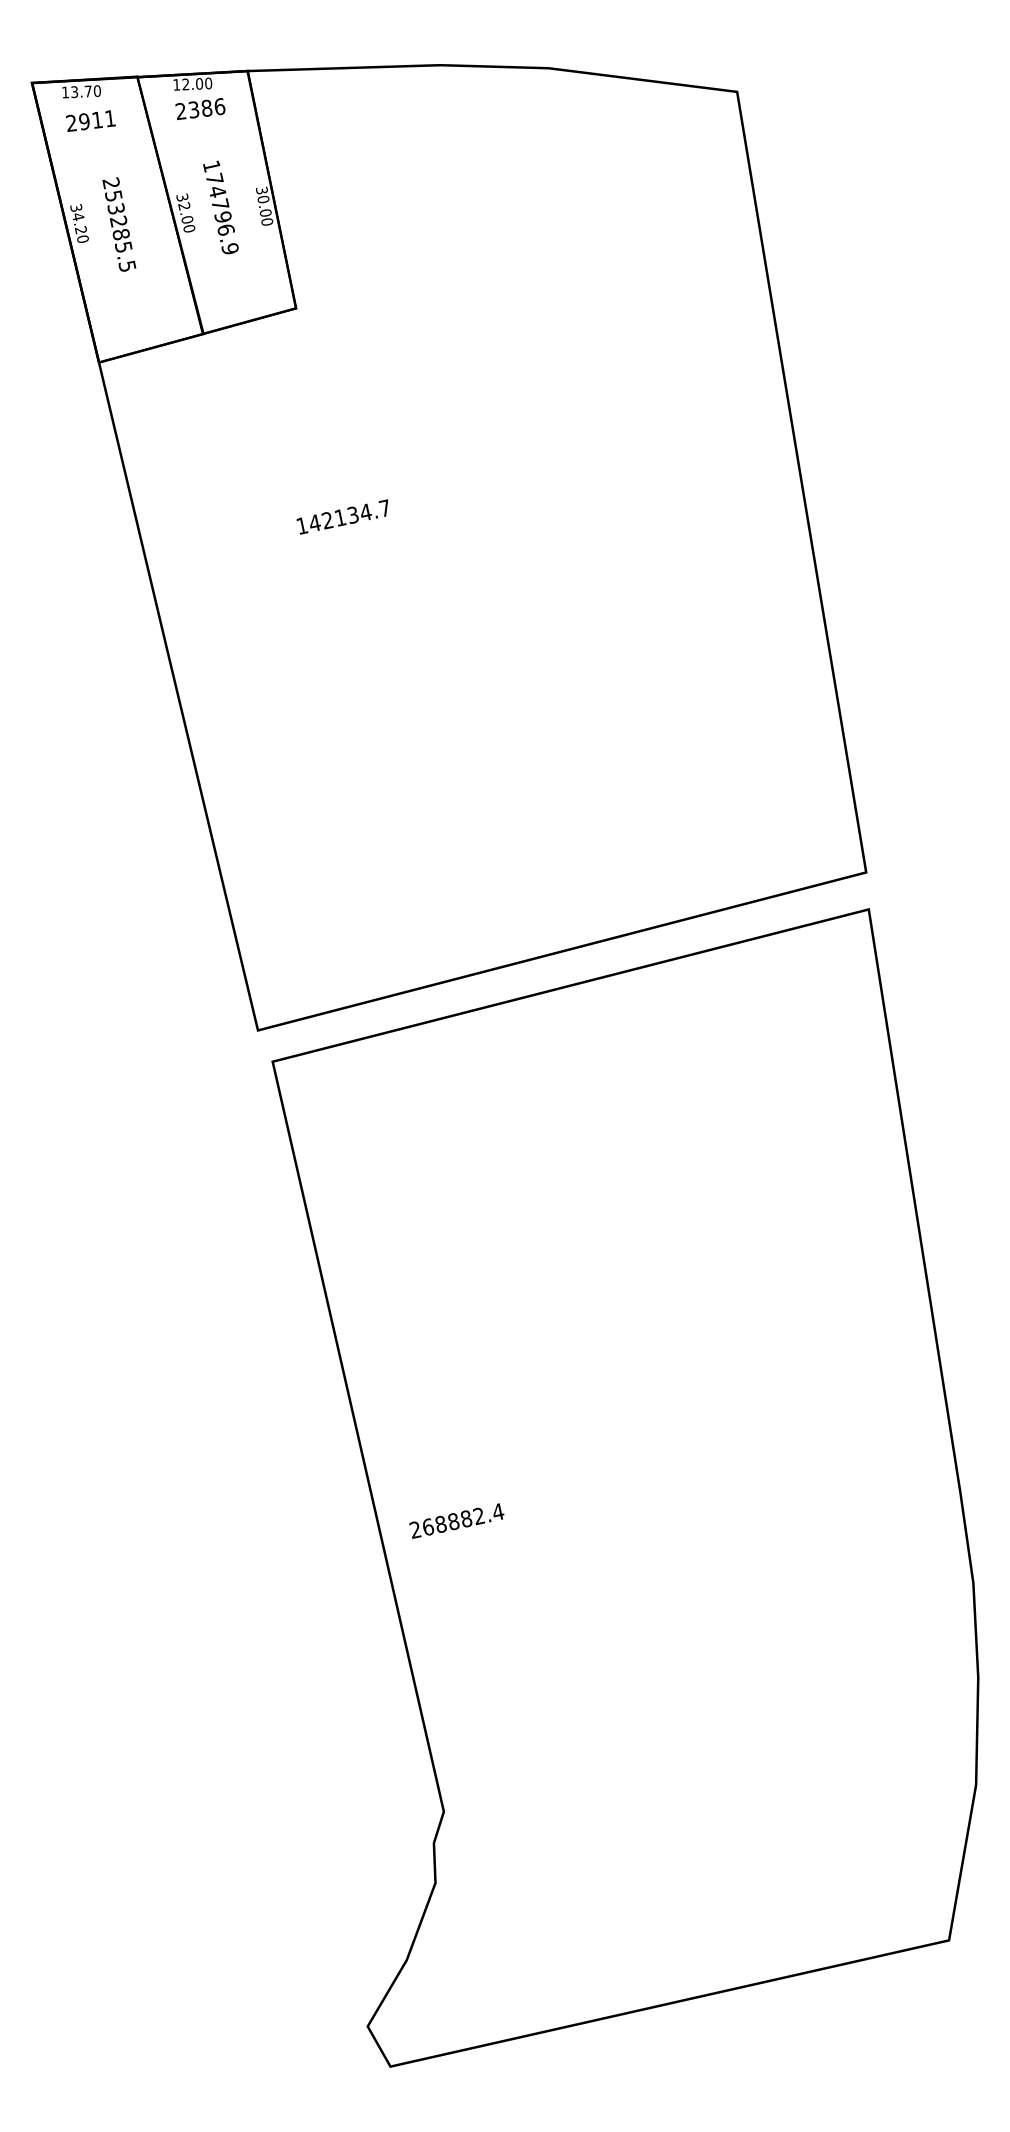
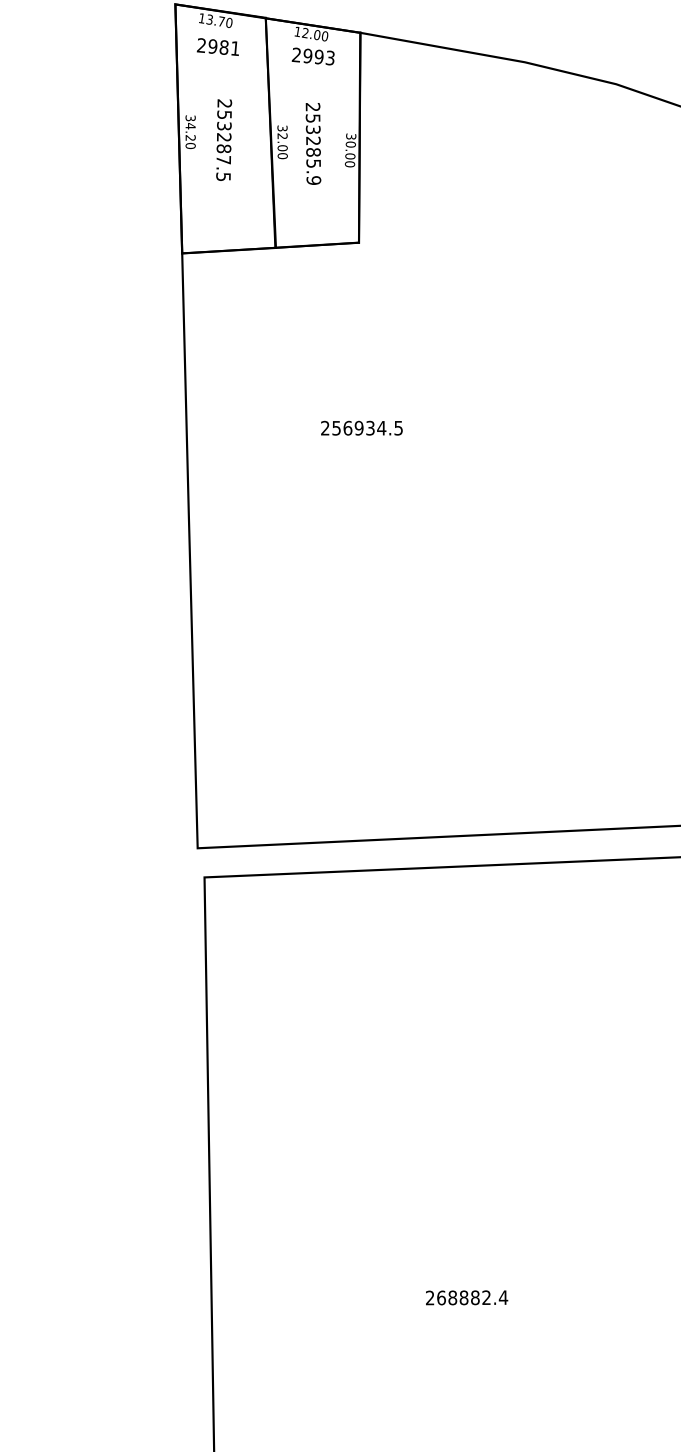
text: (206, 108) -> (318, 57), 2386 -> 2993
text: (97, 119) -> (224, 47), 2911 -> 2981
text: (218, 197) -> (313, 134), 174796.9 -> 253285.9
text: (123, 246) -> (223, 159), 253285.5 -> 253287.5
text: (343, 516) -> (362, 427), 142134.7 -> 256934.5
text: (456, 1520) -> (466, 1297), moved

